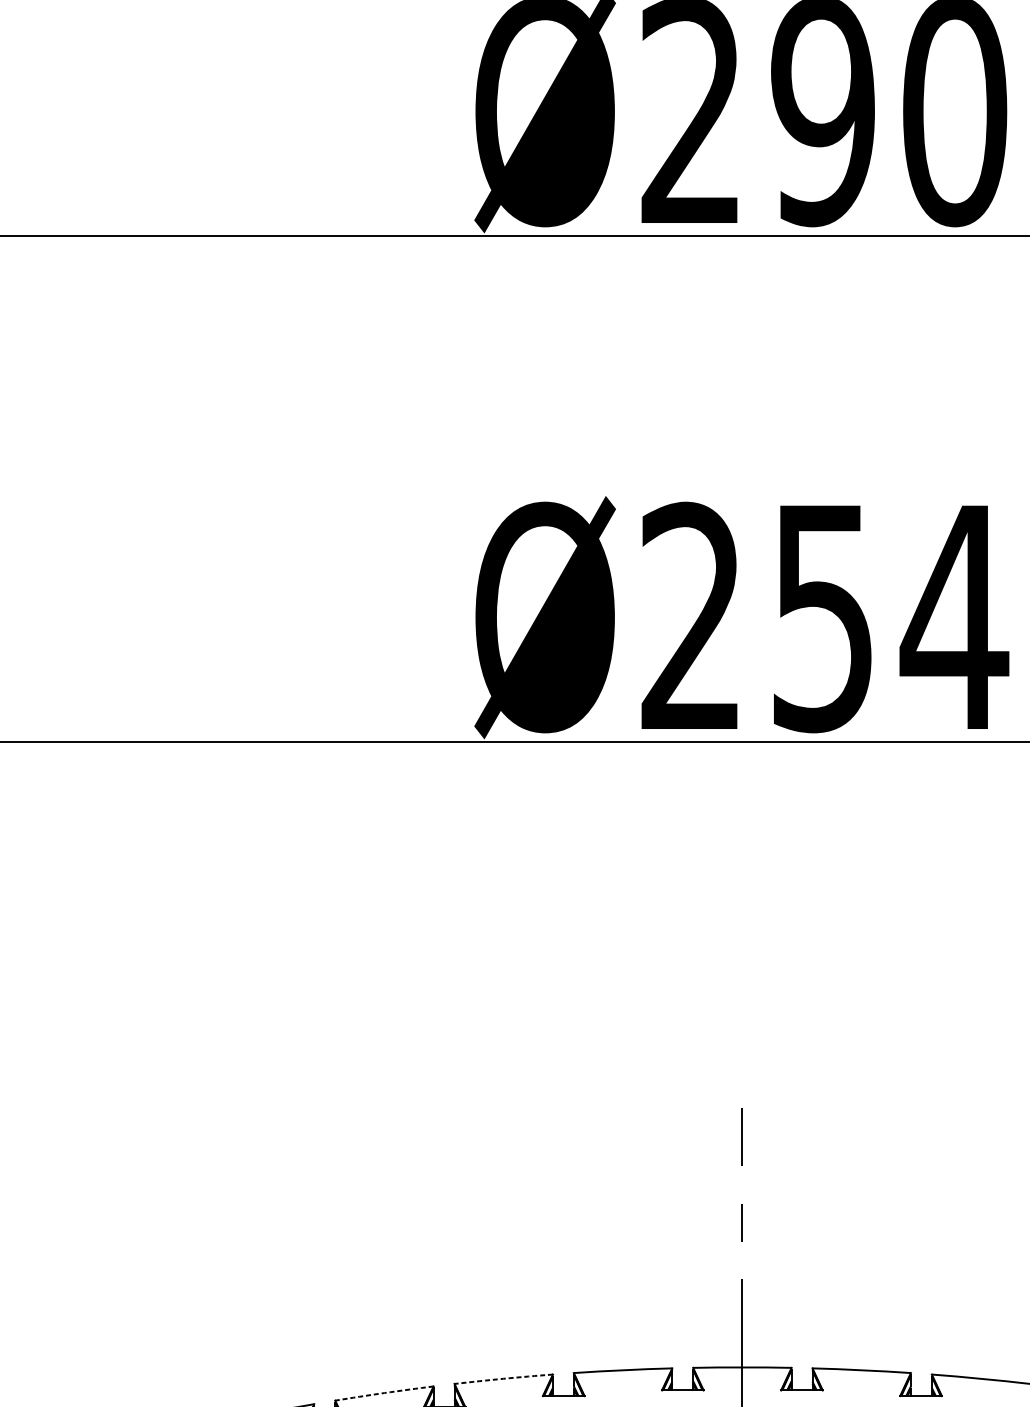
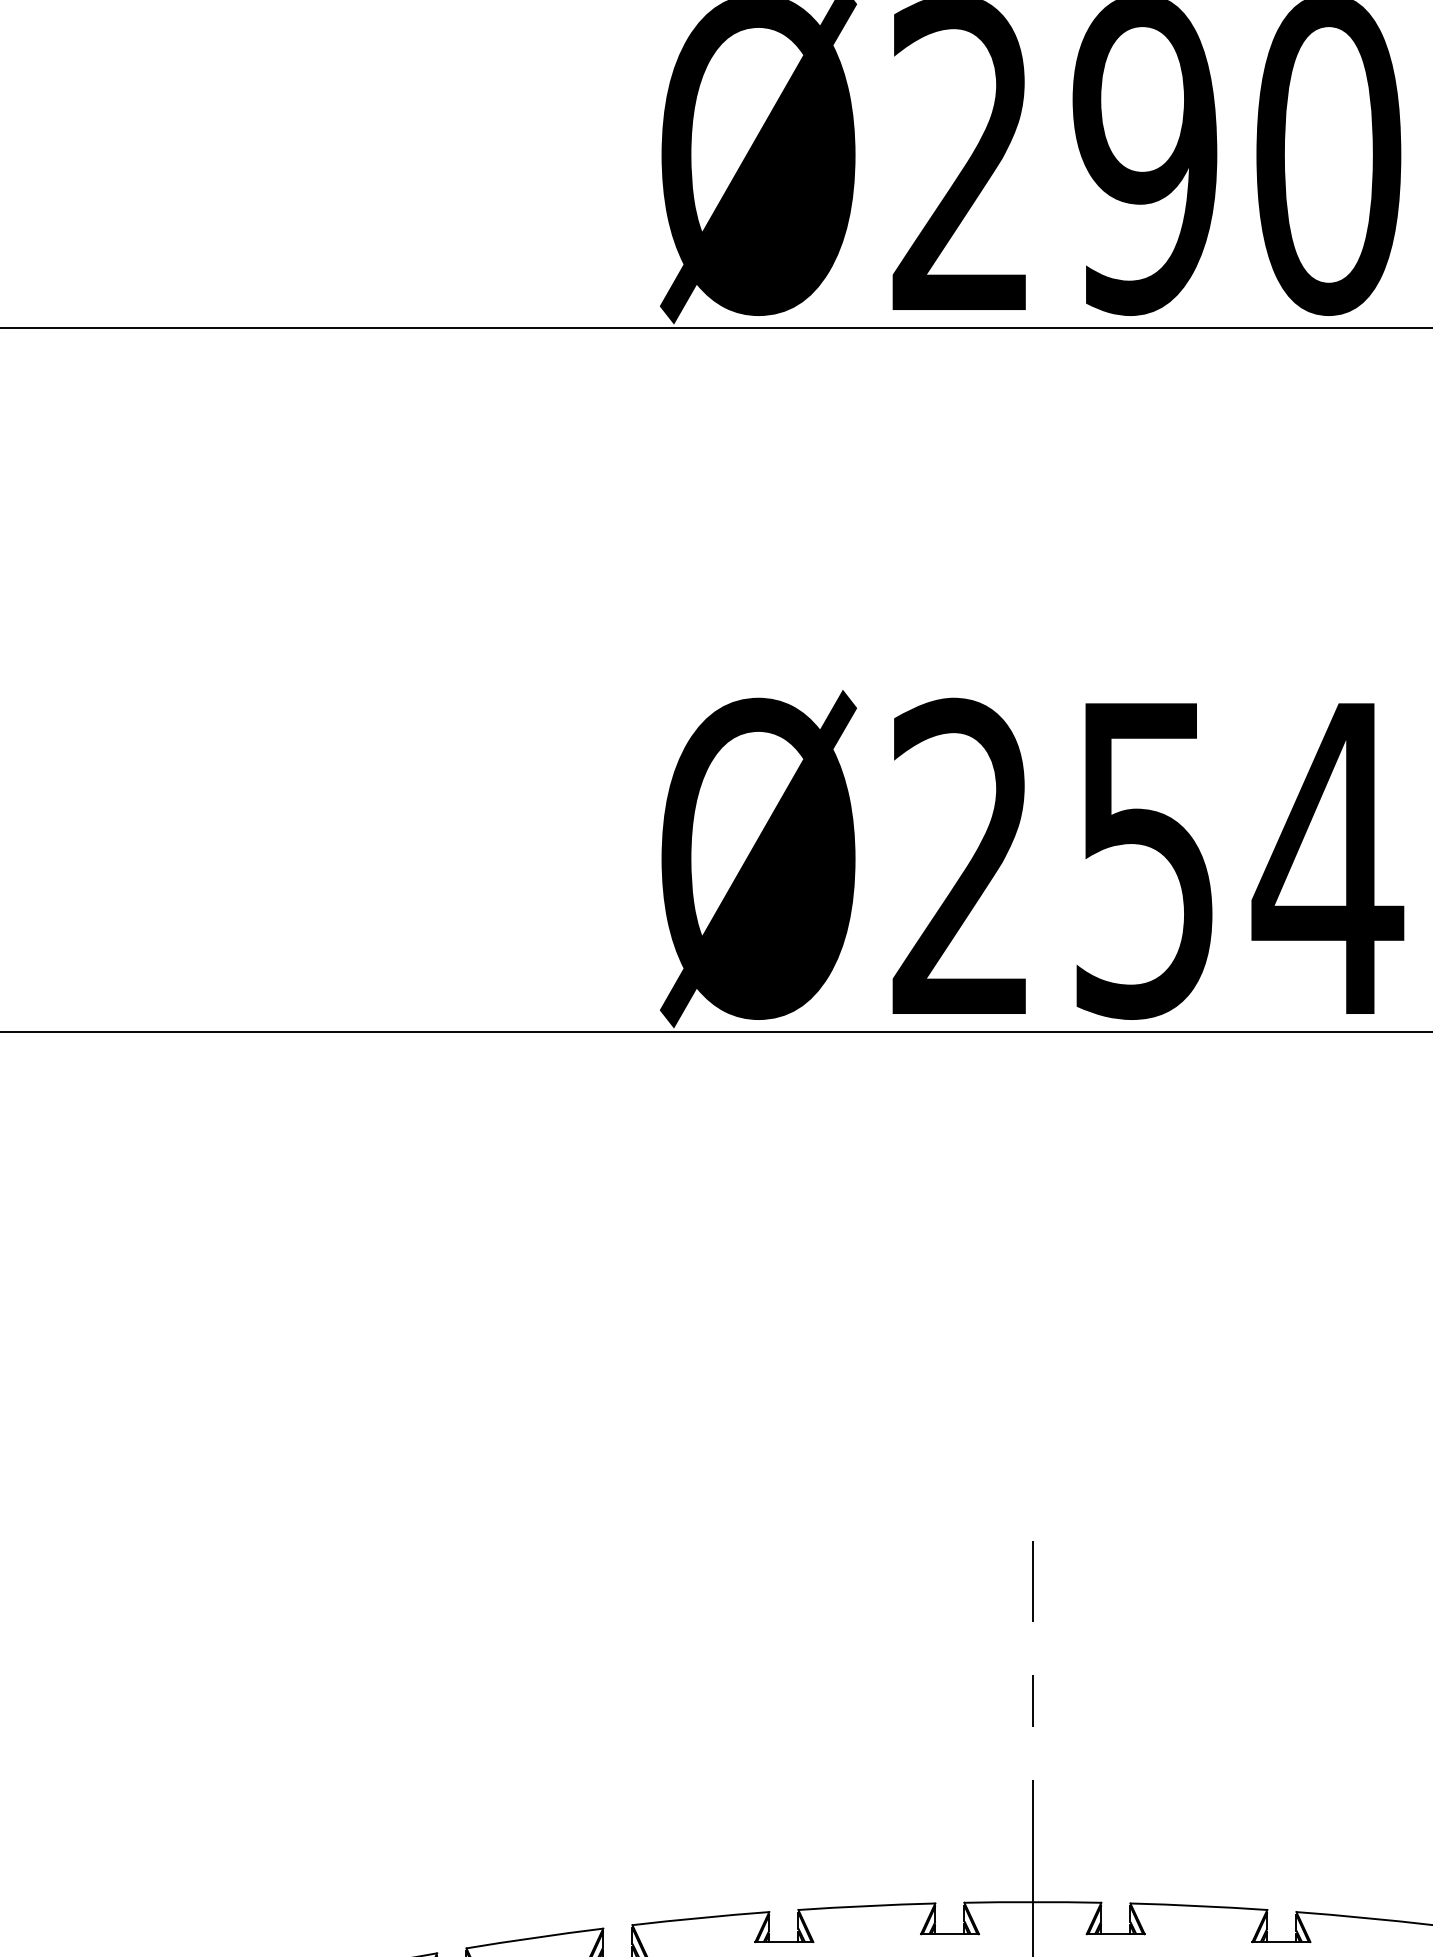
arc: (503, 1378) -> (700, 1917), dashed -> solid
arc: (384, 1392) -> (534, 1937), dashed -> solid

